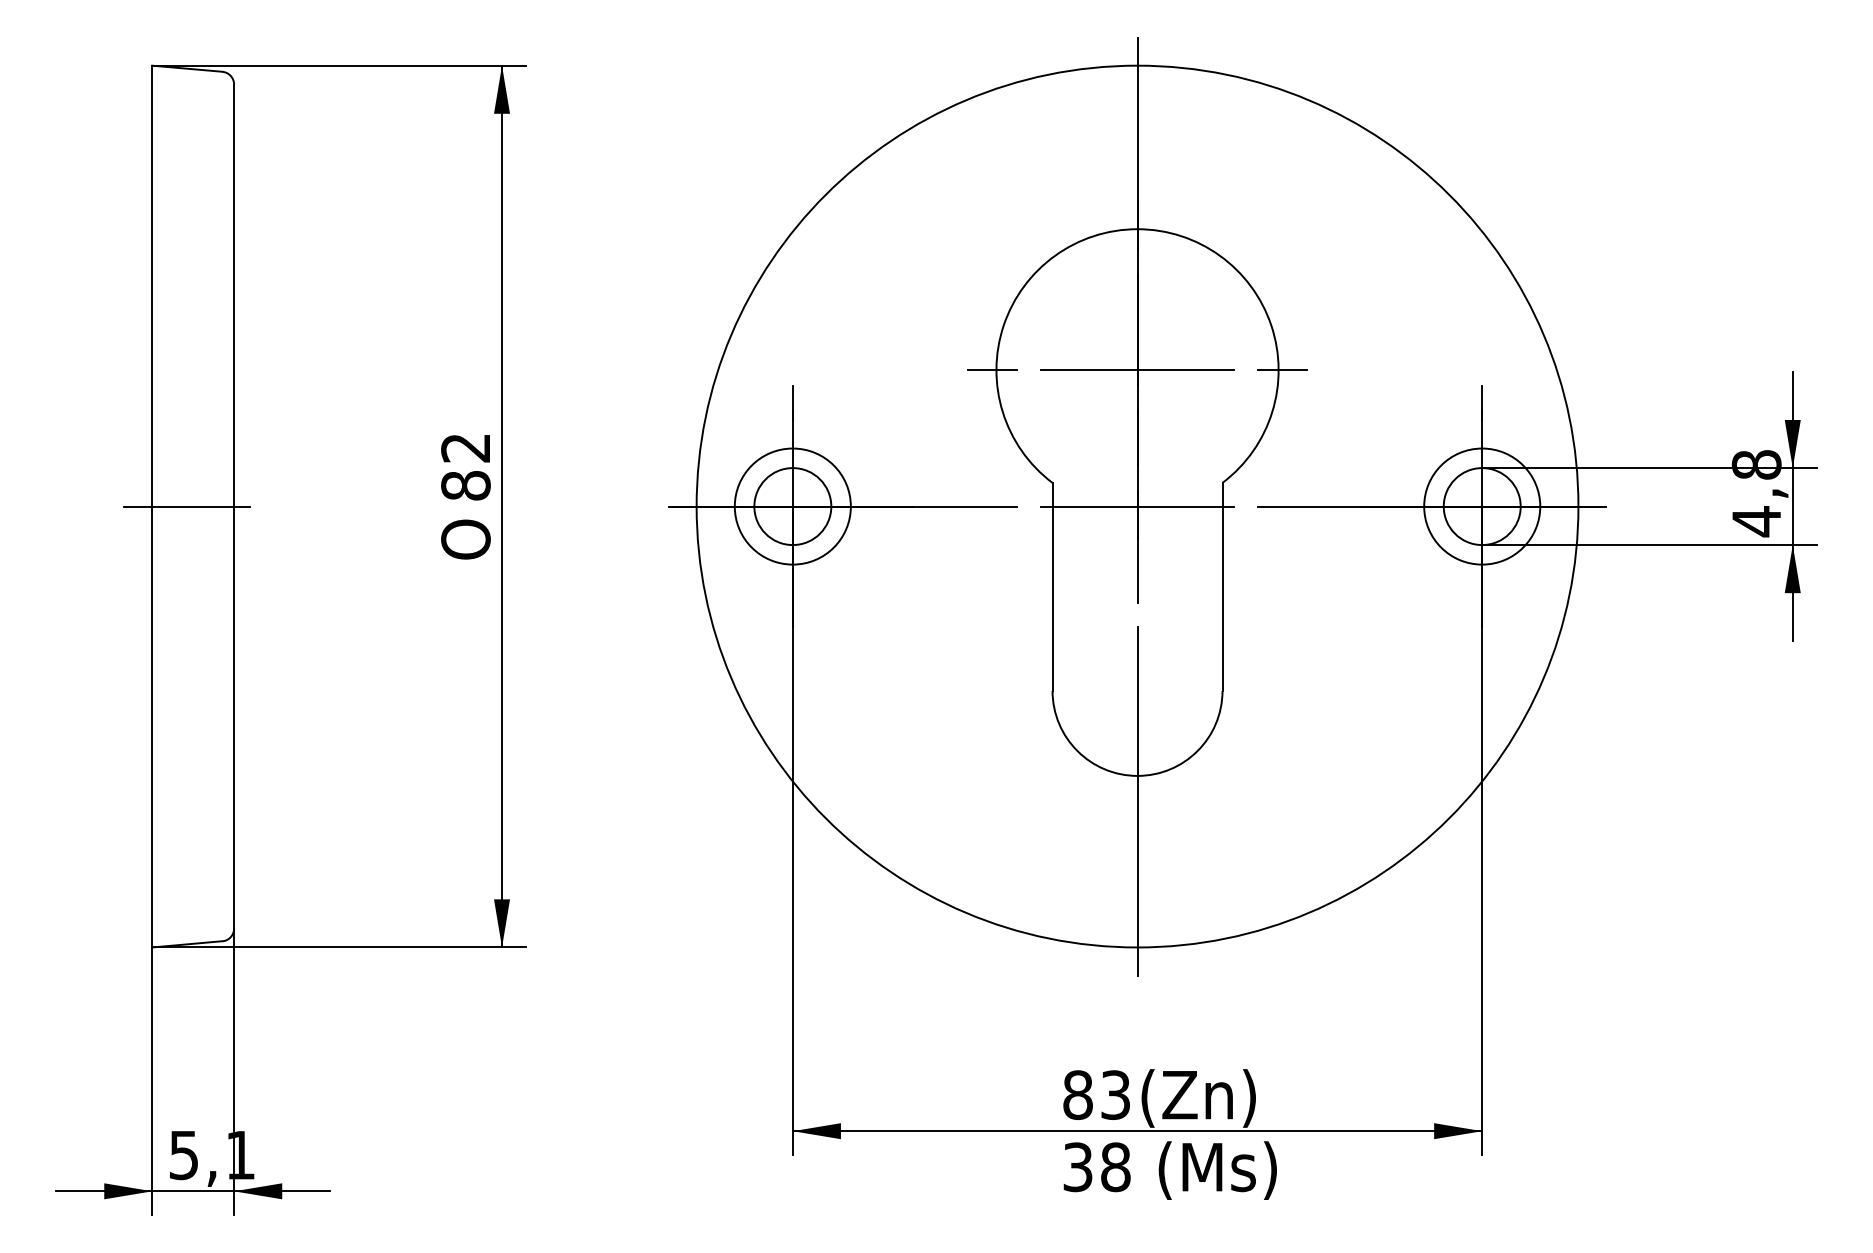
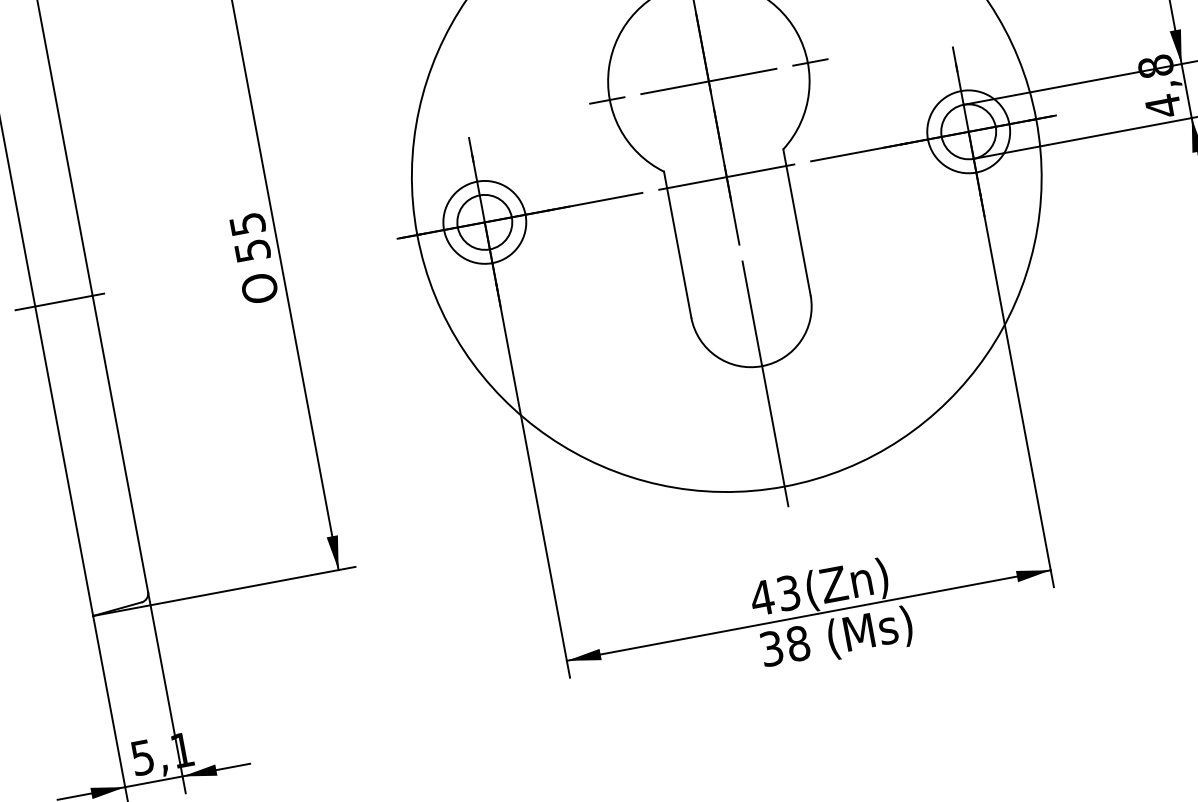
text: (465, 467) -> (249, 237), 82 -> 55
text: (1077, 1094) -> (761, 597), 83 -> 43

